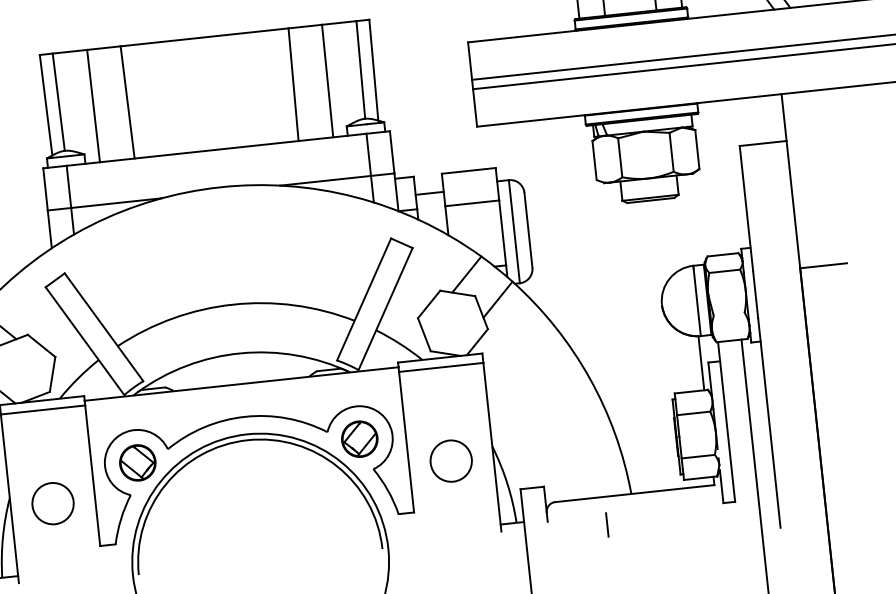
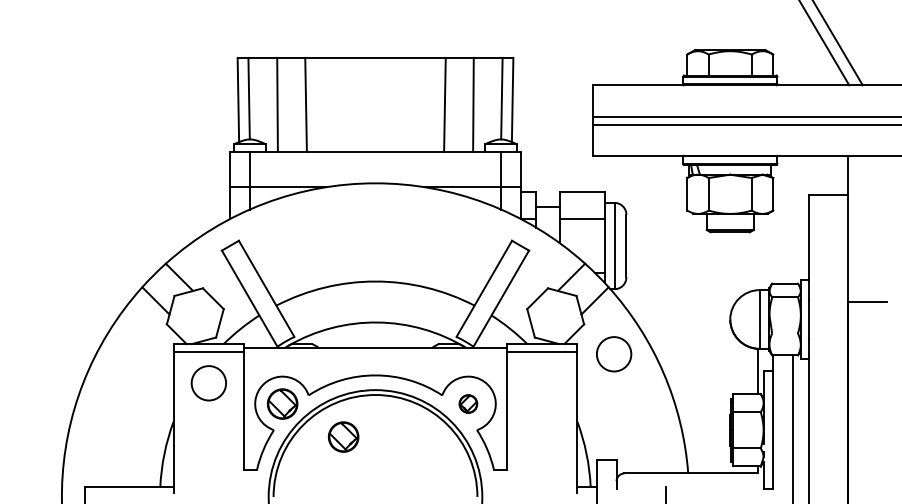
part: (359, 438) -> (468, 403), size x0.6
circle: (451, 461) -> (614, 354), moved
part: (214, 493) -> (343, 436), added
circle: (52, 503) -> (208, 383), moved

